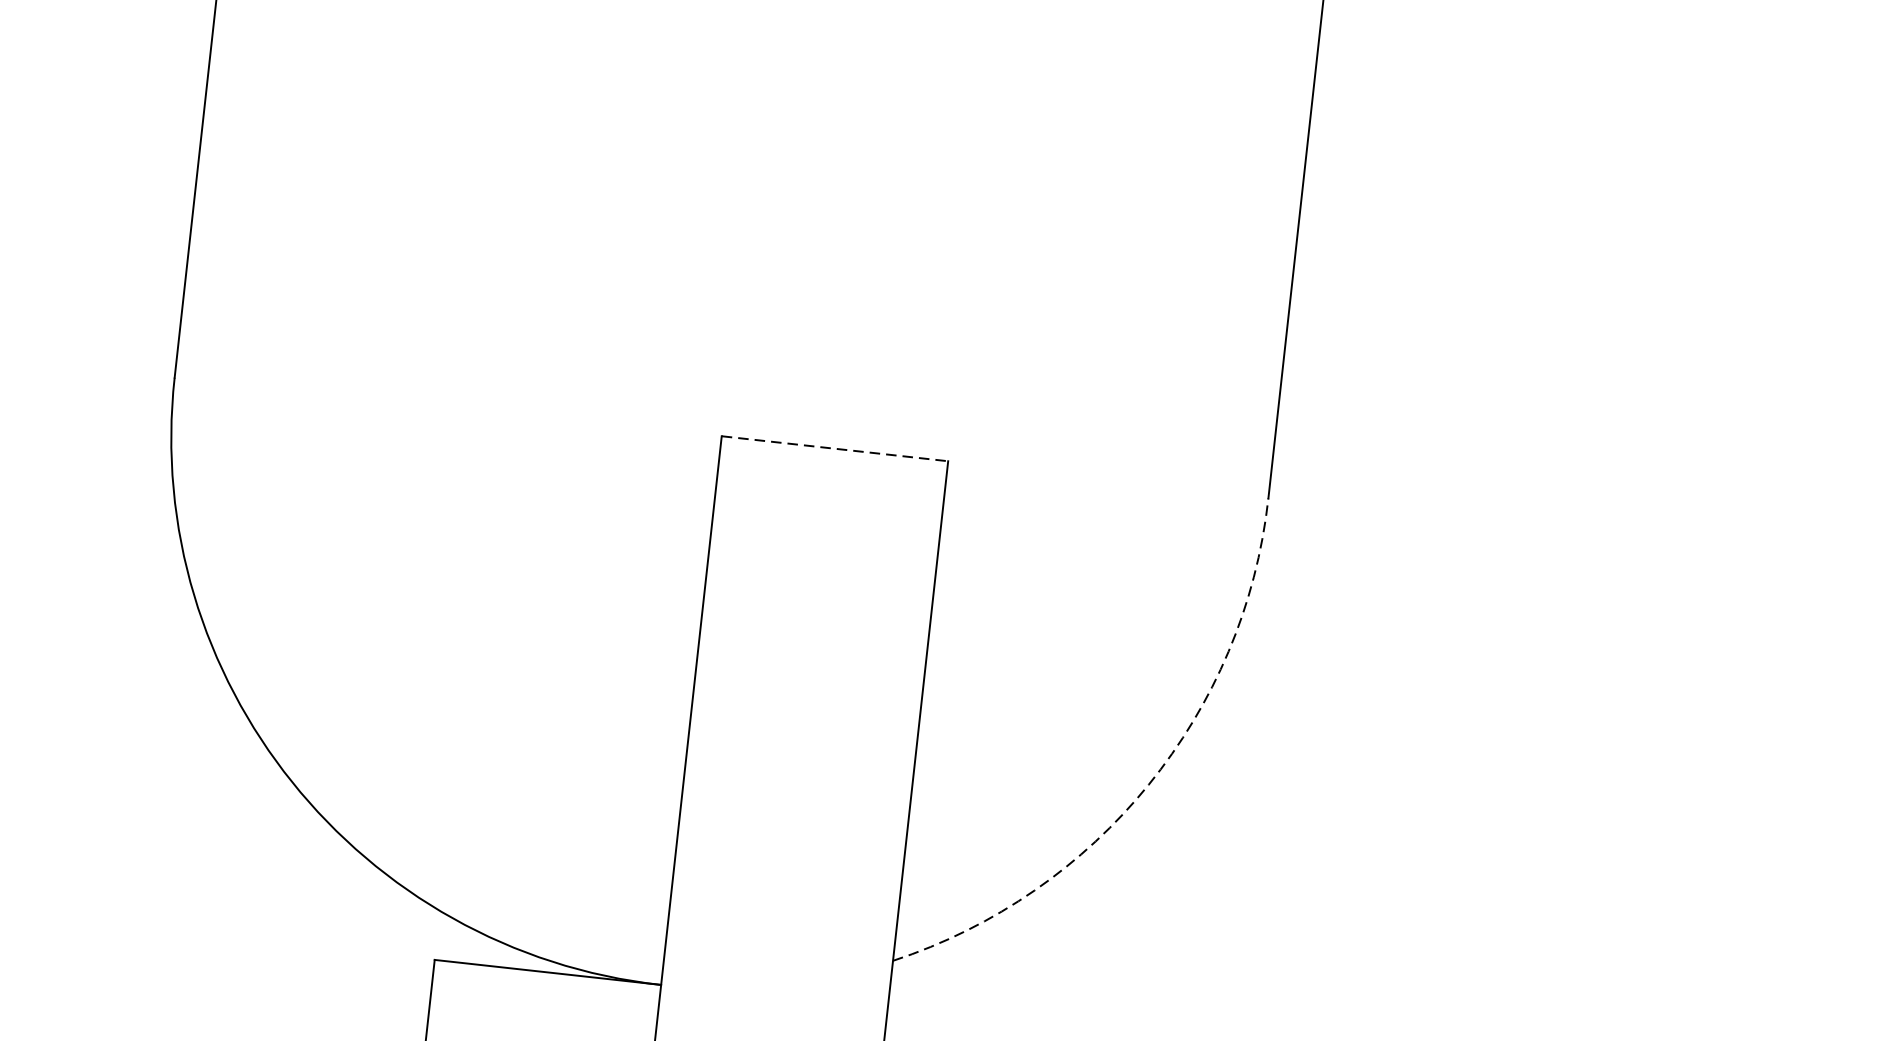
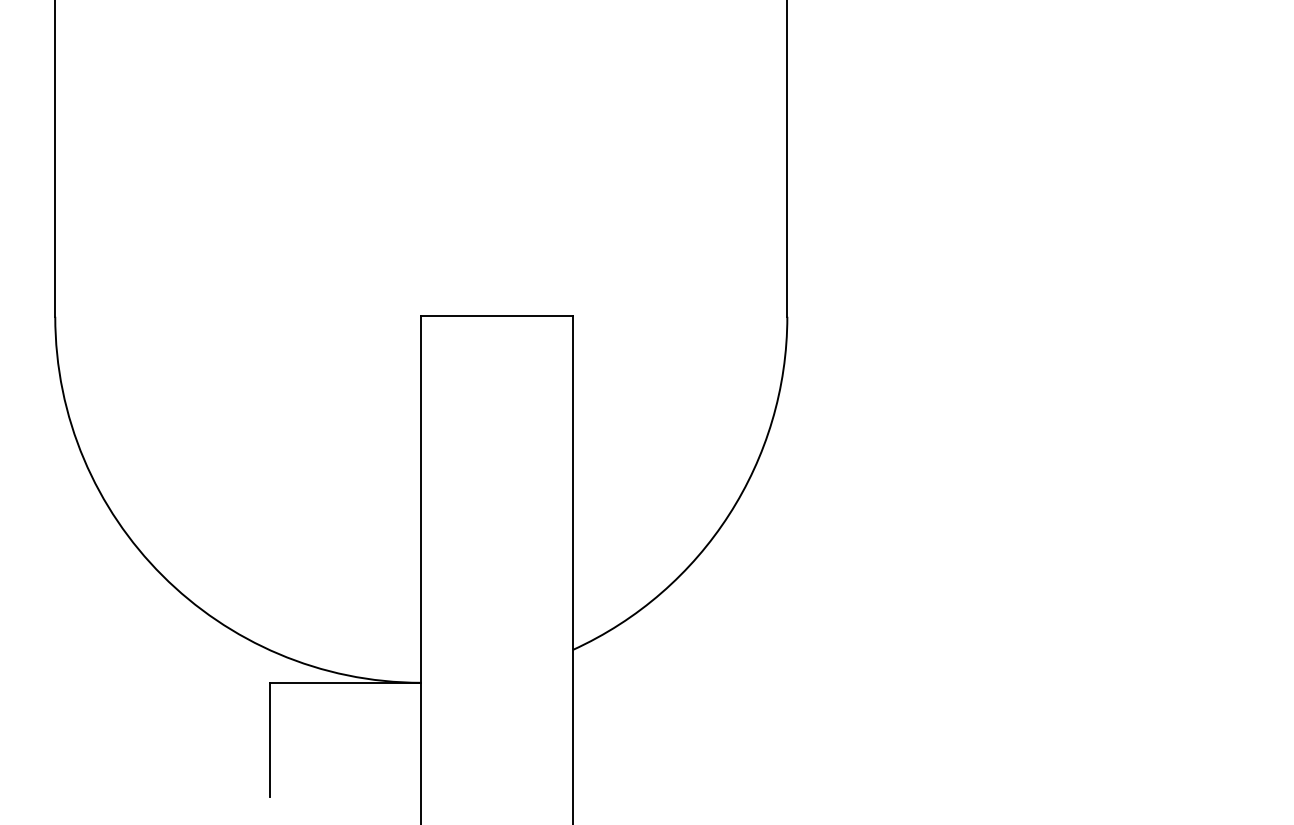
line: (835, 448) -> (497, 315), dashed -> solid
arc: (1149, 784) -> (729, 514), dashed -> solid

